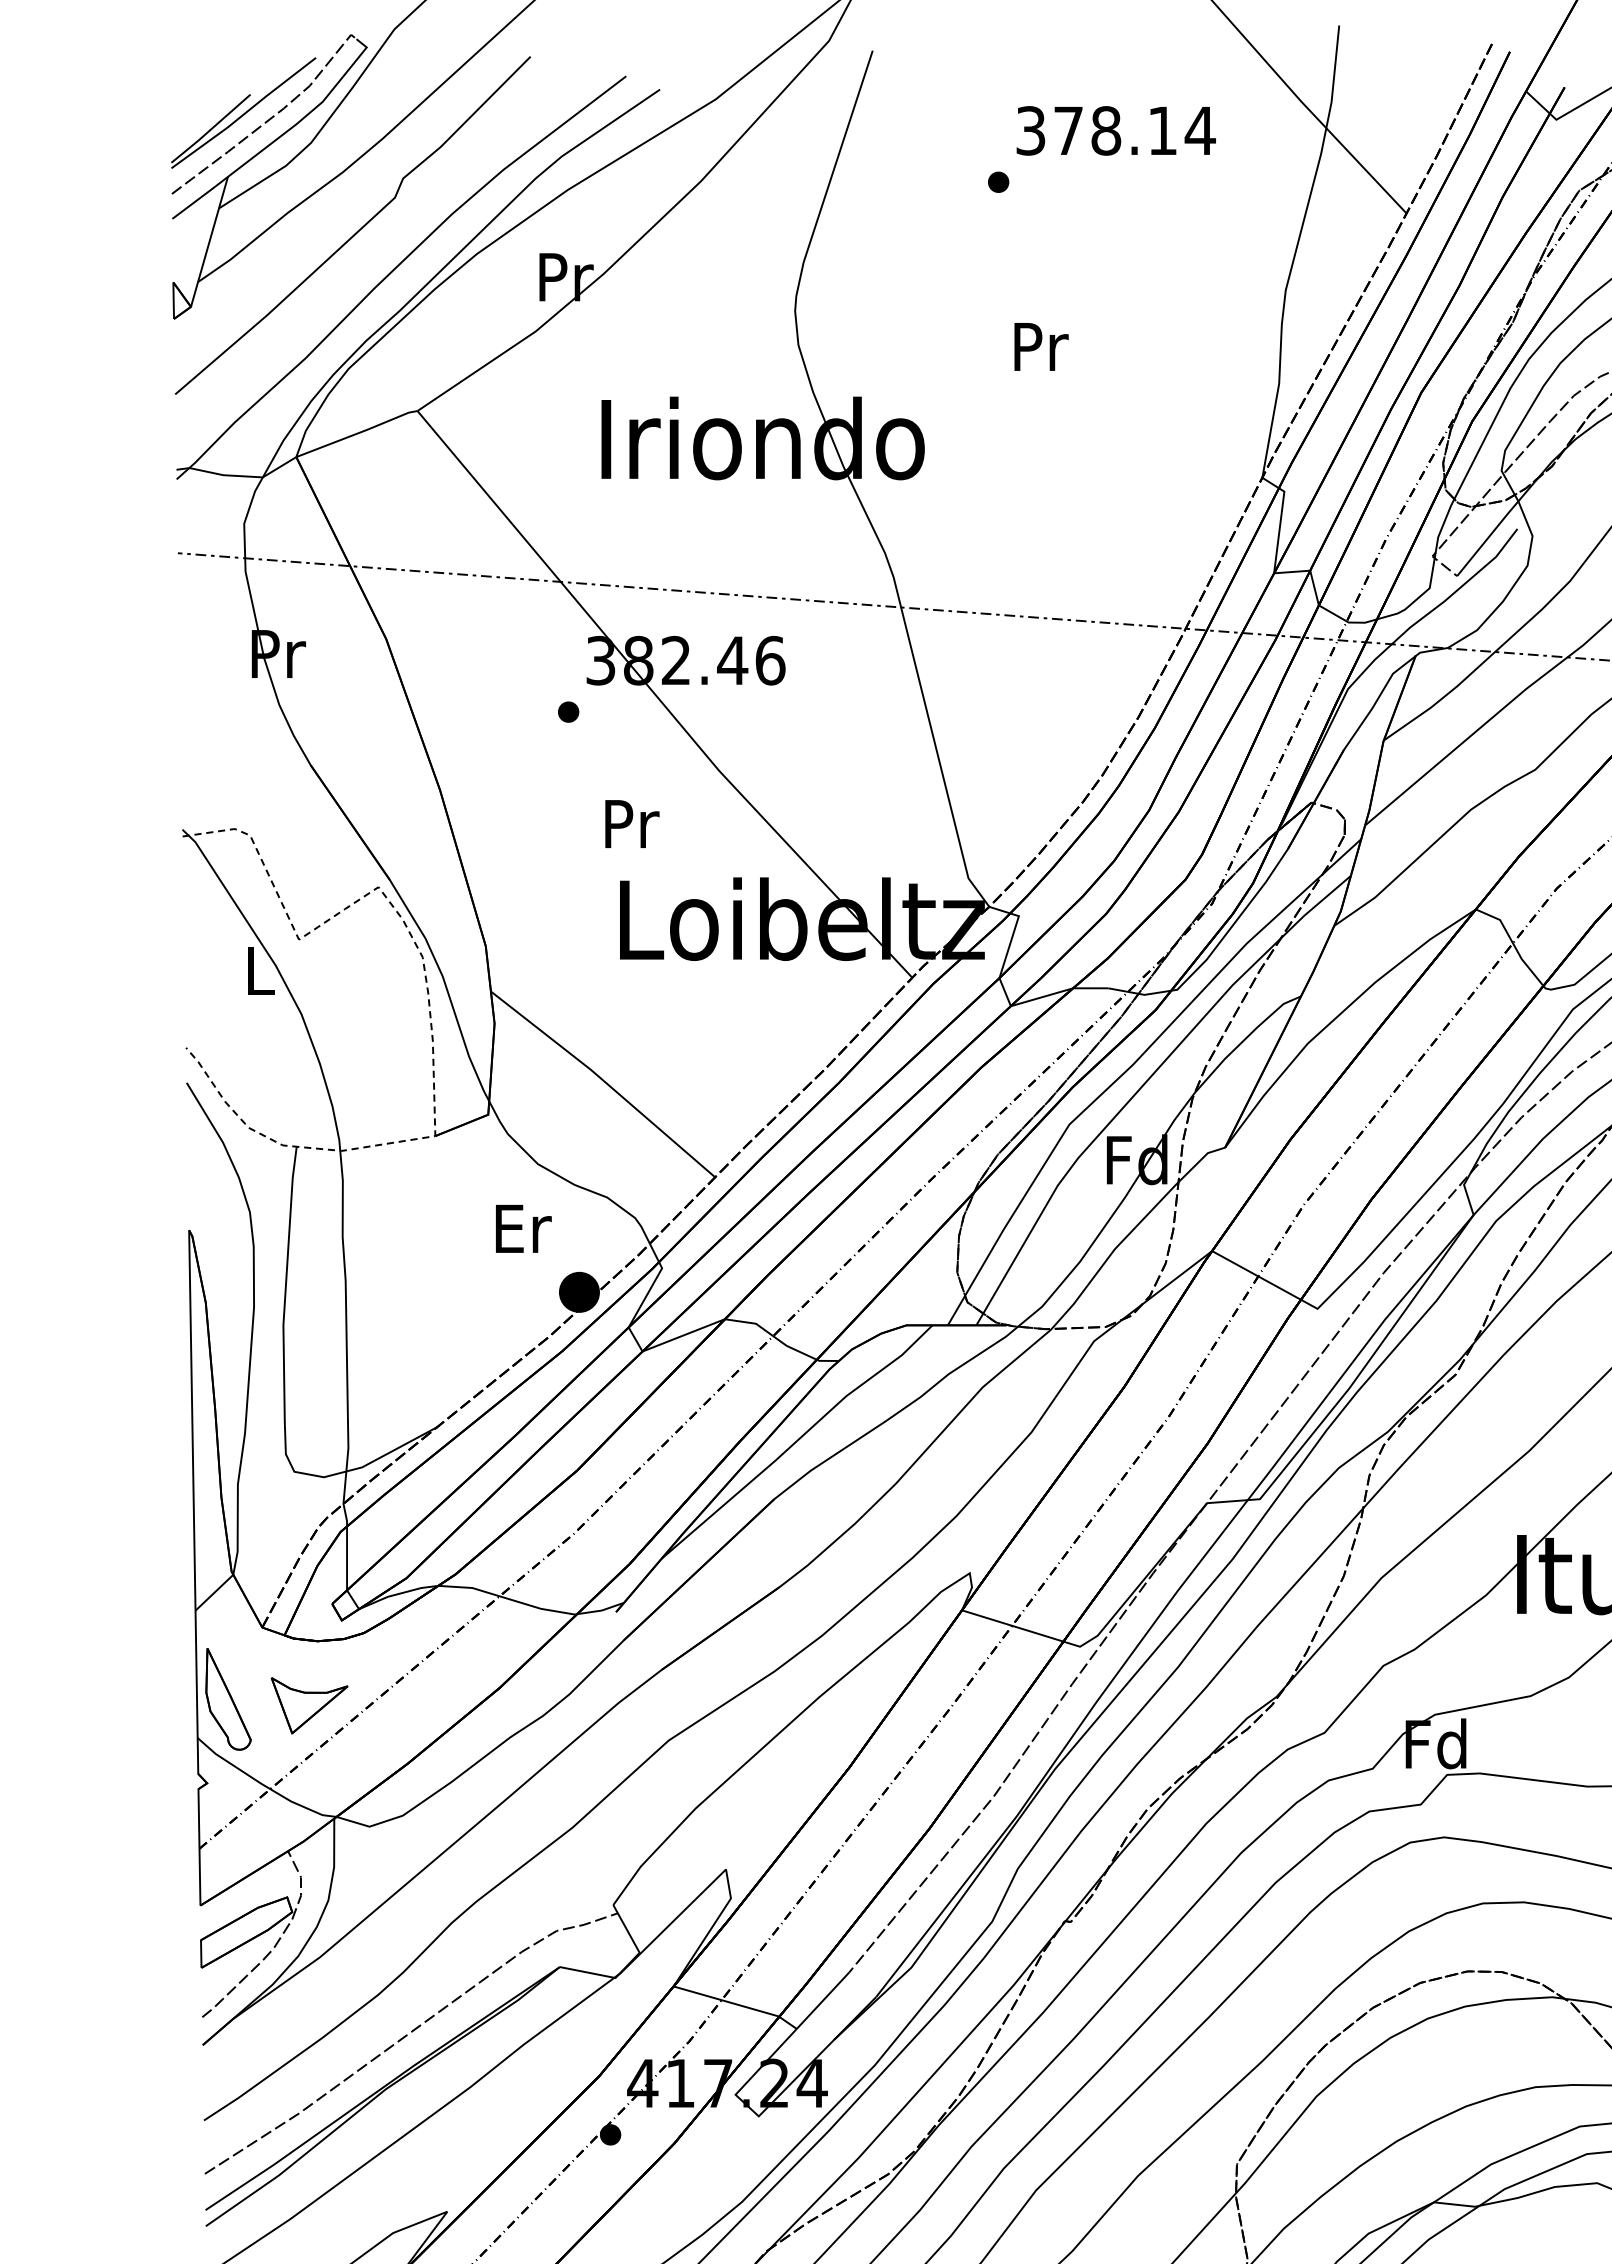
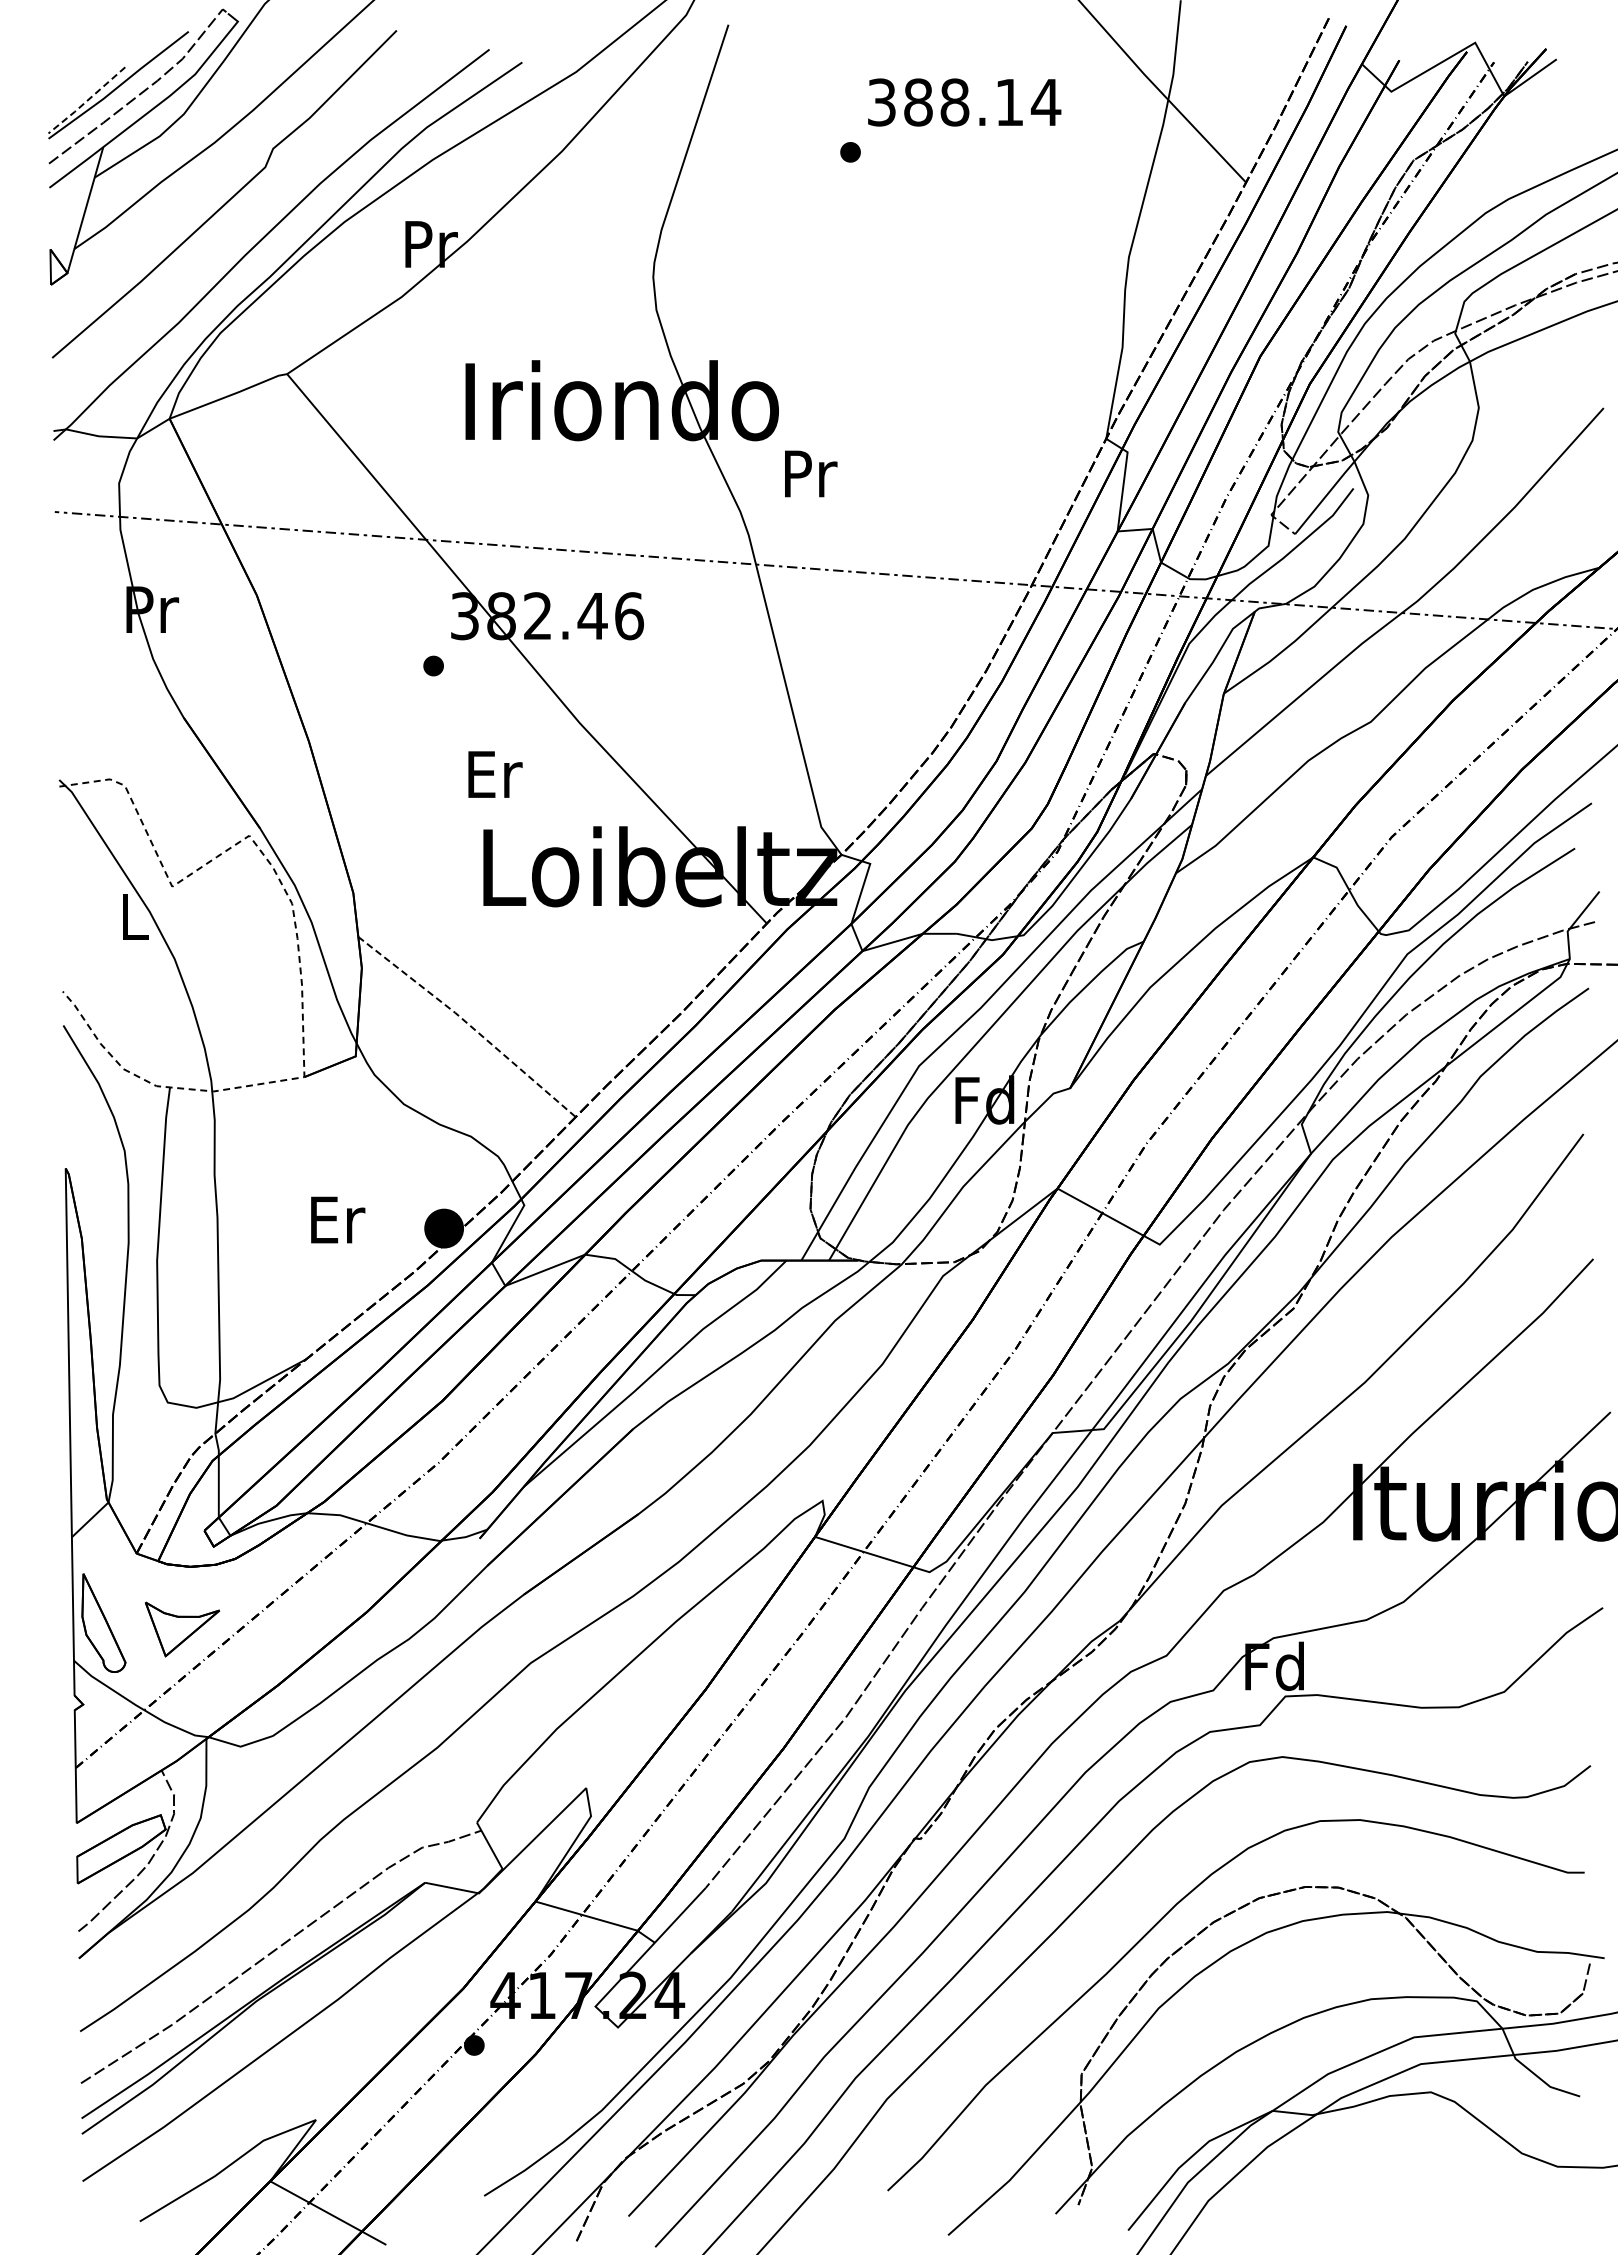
line: (210, 129) -> (86, 101), solid -> dashed
text: (1068, 130) -> (918, 102), 378.14 -> 388.14
text: (1041, 346) -> (811, 473), moved
text: (632, 823) -> (495, 774), Pr -> Er
line: (604, 1081) -> (468, 1024), solid -> dashed
text: (524, 1228) -> (338, 1219), moved

